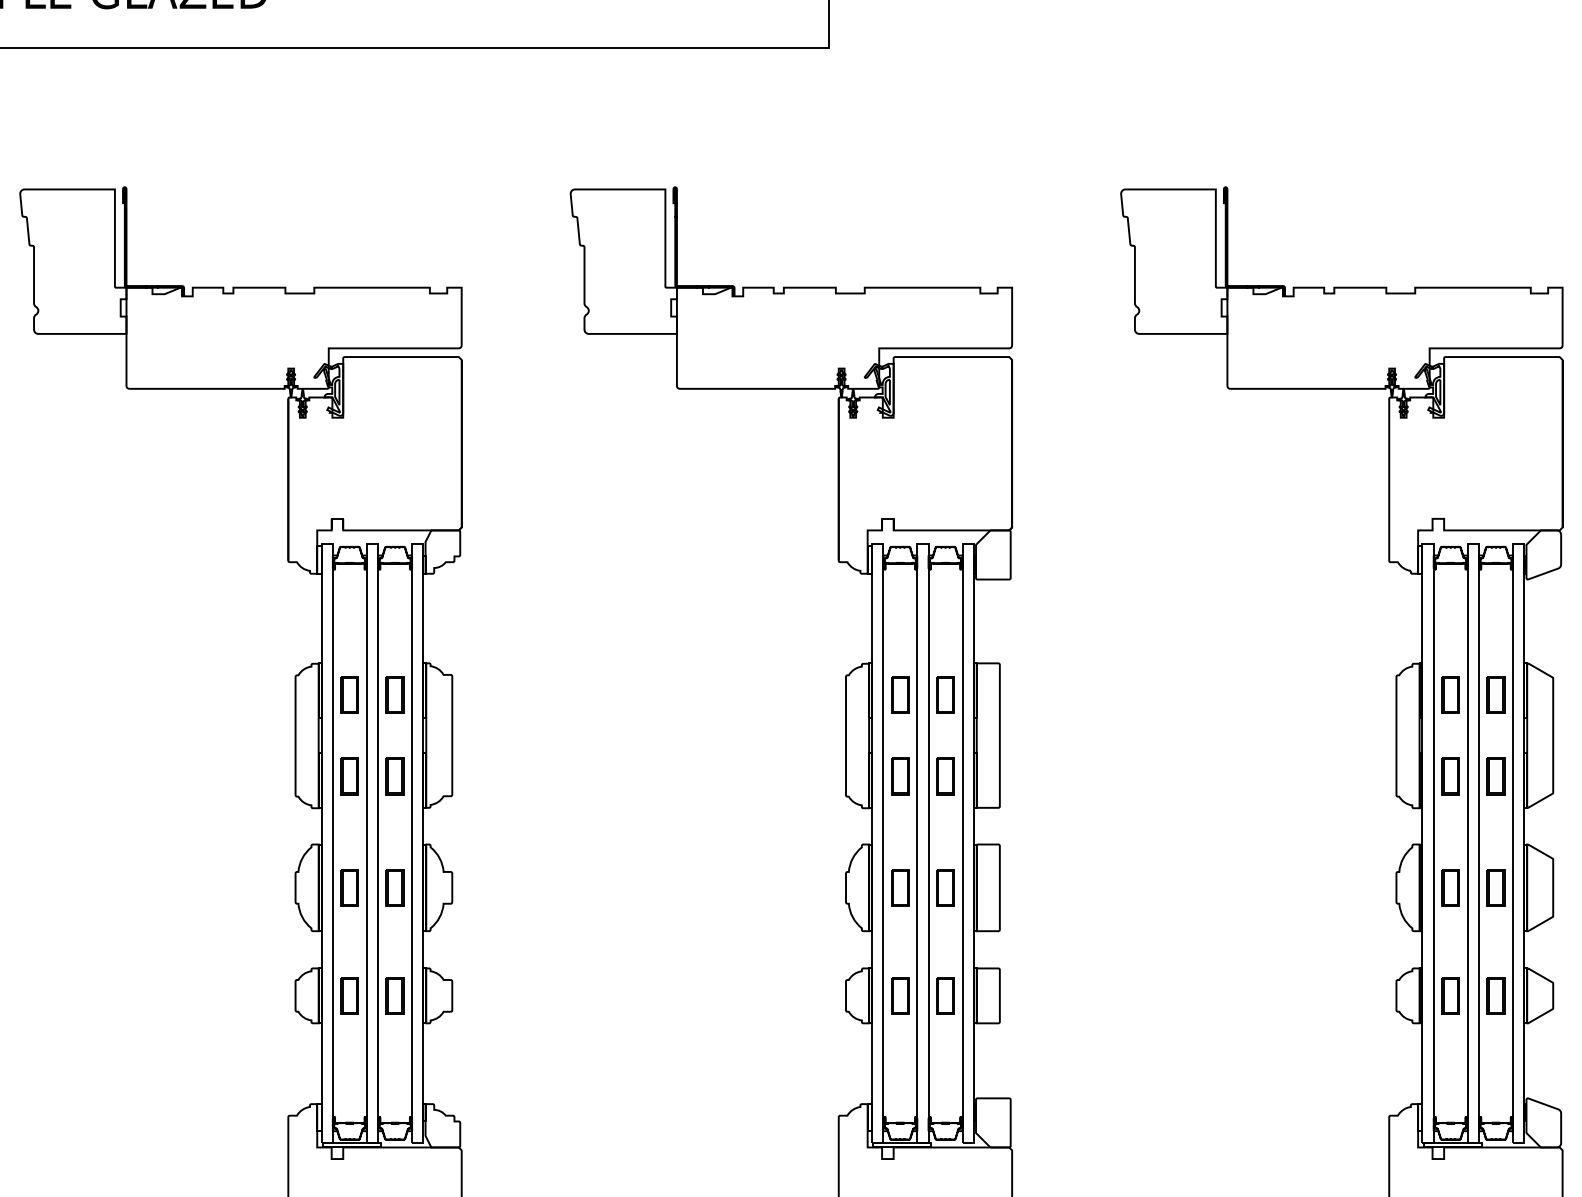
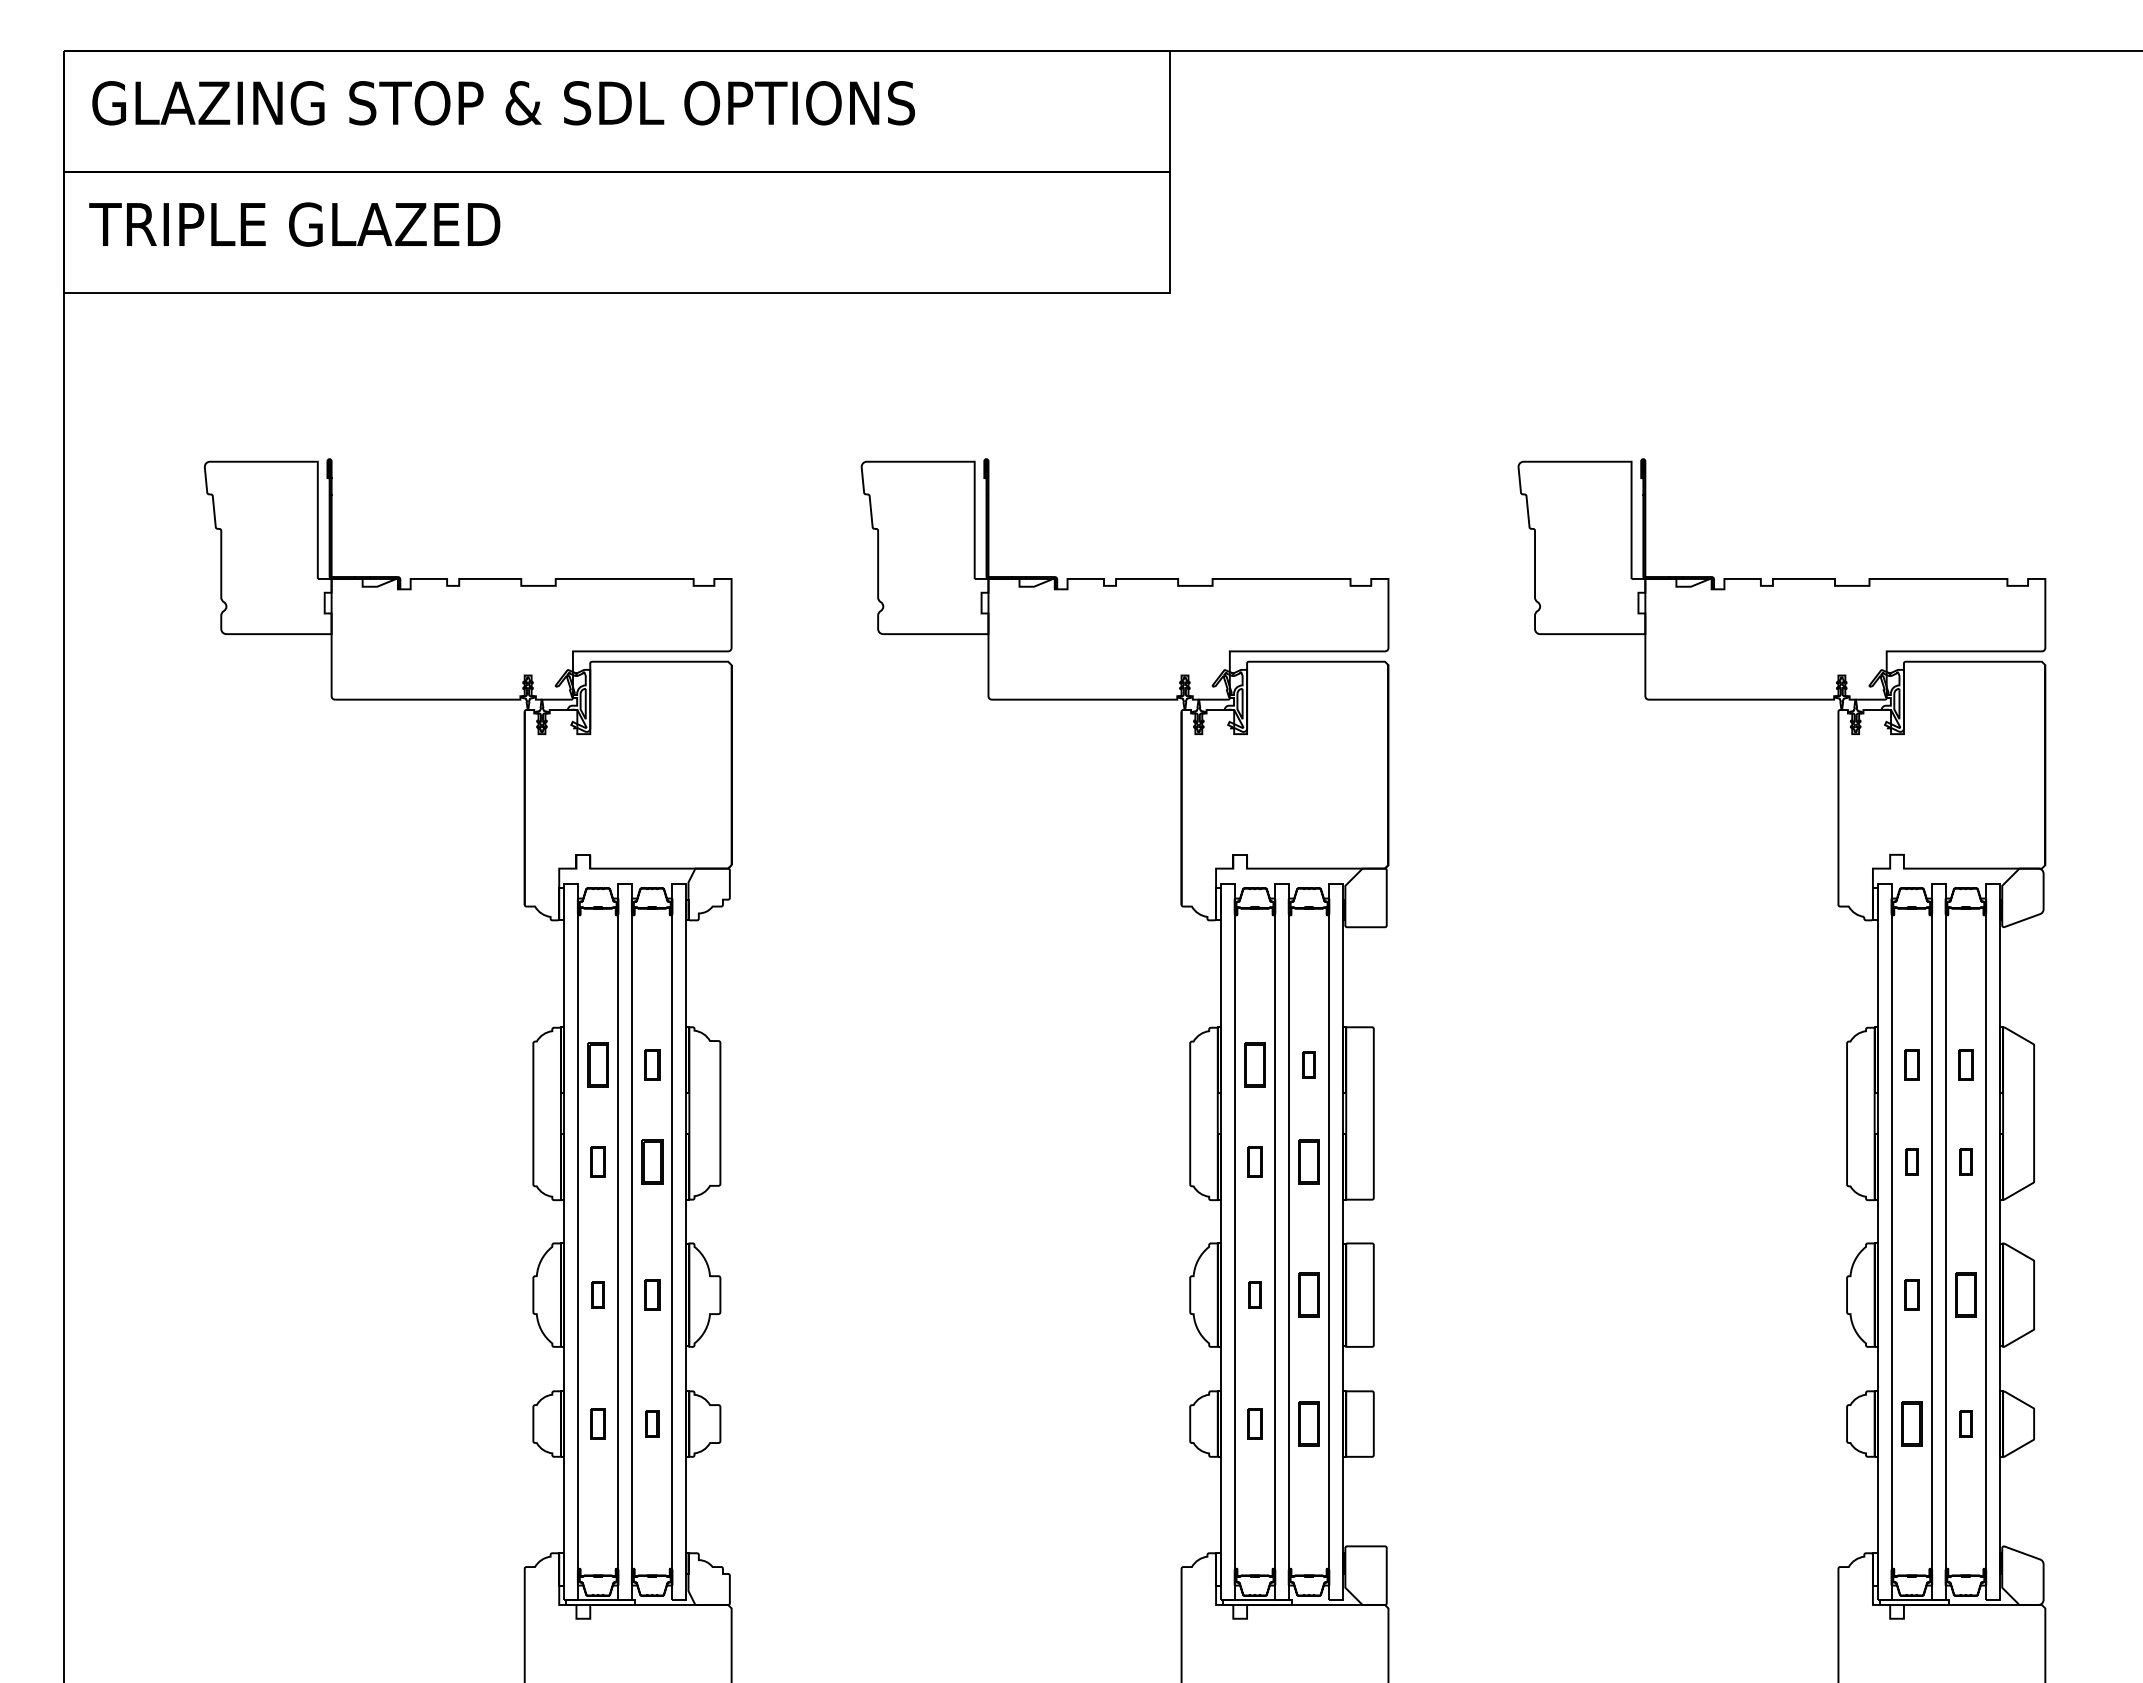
part: (395, 694) -> (652, 1064), size x0.7
part: (945, 694) -> (1308, 1064), size x0.6
part: (1450, 694) -> (1911, 1064), size x0.7
part: (1495, 694) -> (1965, 1064), size x0.7
part: (349, 775) -> (597, 1161), size x0.7
part: (899, 775) -> (1254, 1161), size x0.7
part: (1450, 775) -> (1911, 1161), size x0.6
part: (1495, 775) -> (1965, 1161), size x0.6
part: (349, 887) -> (597, 1294), size x0.6
part: (395, 887) -> (652, 1294), size x0.7
part: (899, 887) -> (1254, 1294), size x0.6
part: (1450, 887) -> (1911, 1294), size x0.7
part: (349, 995) -> (597, 1423), size x0.7
part: (395, 995) -> (652, 1423), size x0.6
part: (899, 995) -> (1254, 1423), size x0.7
part: (1495, 995) -> (1965, 1423), size x0.6

